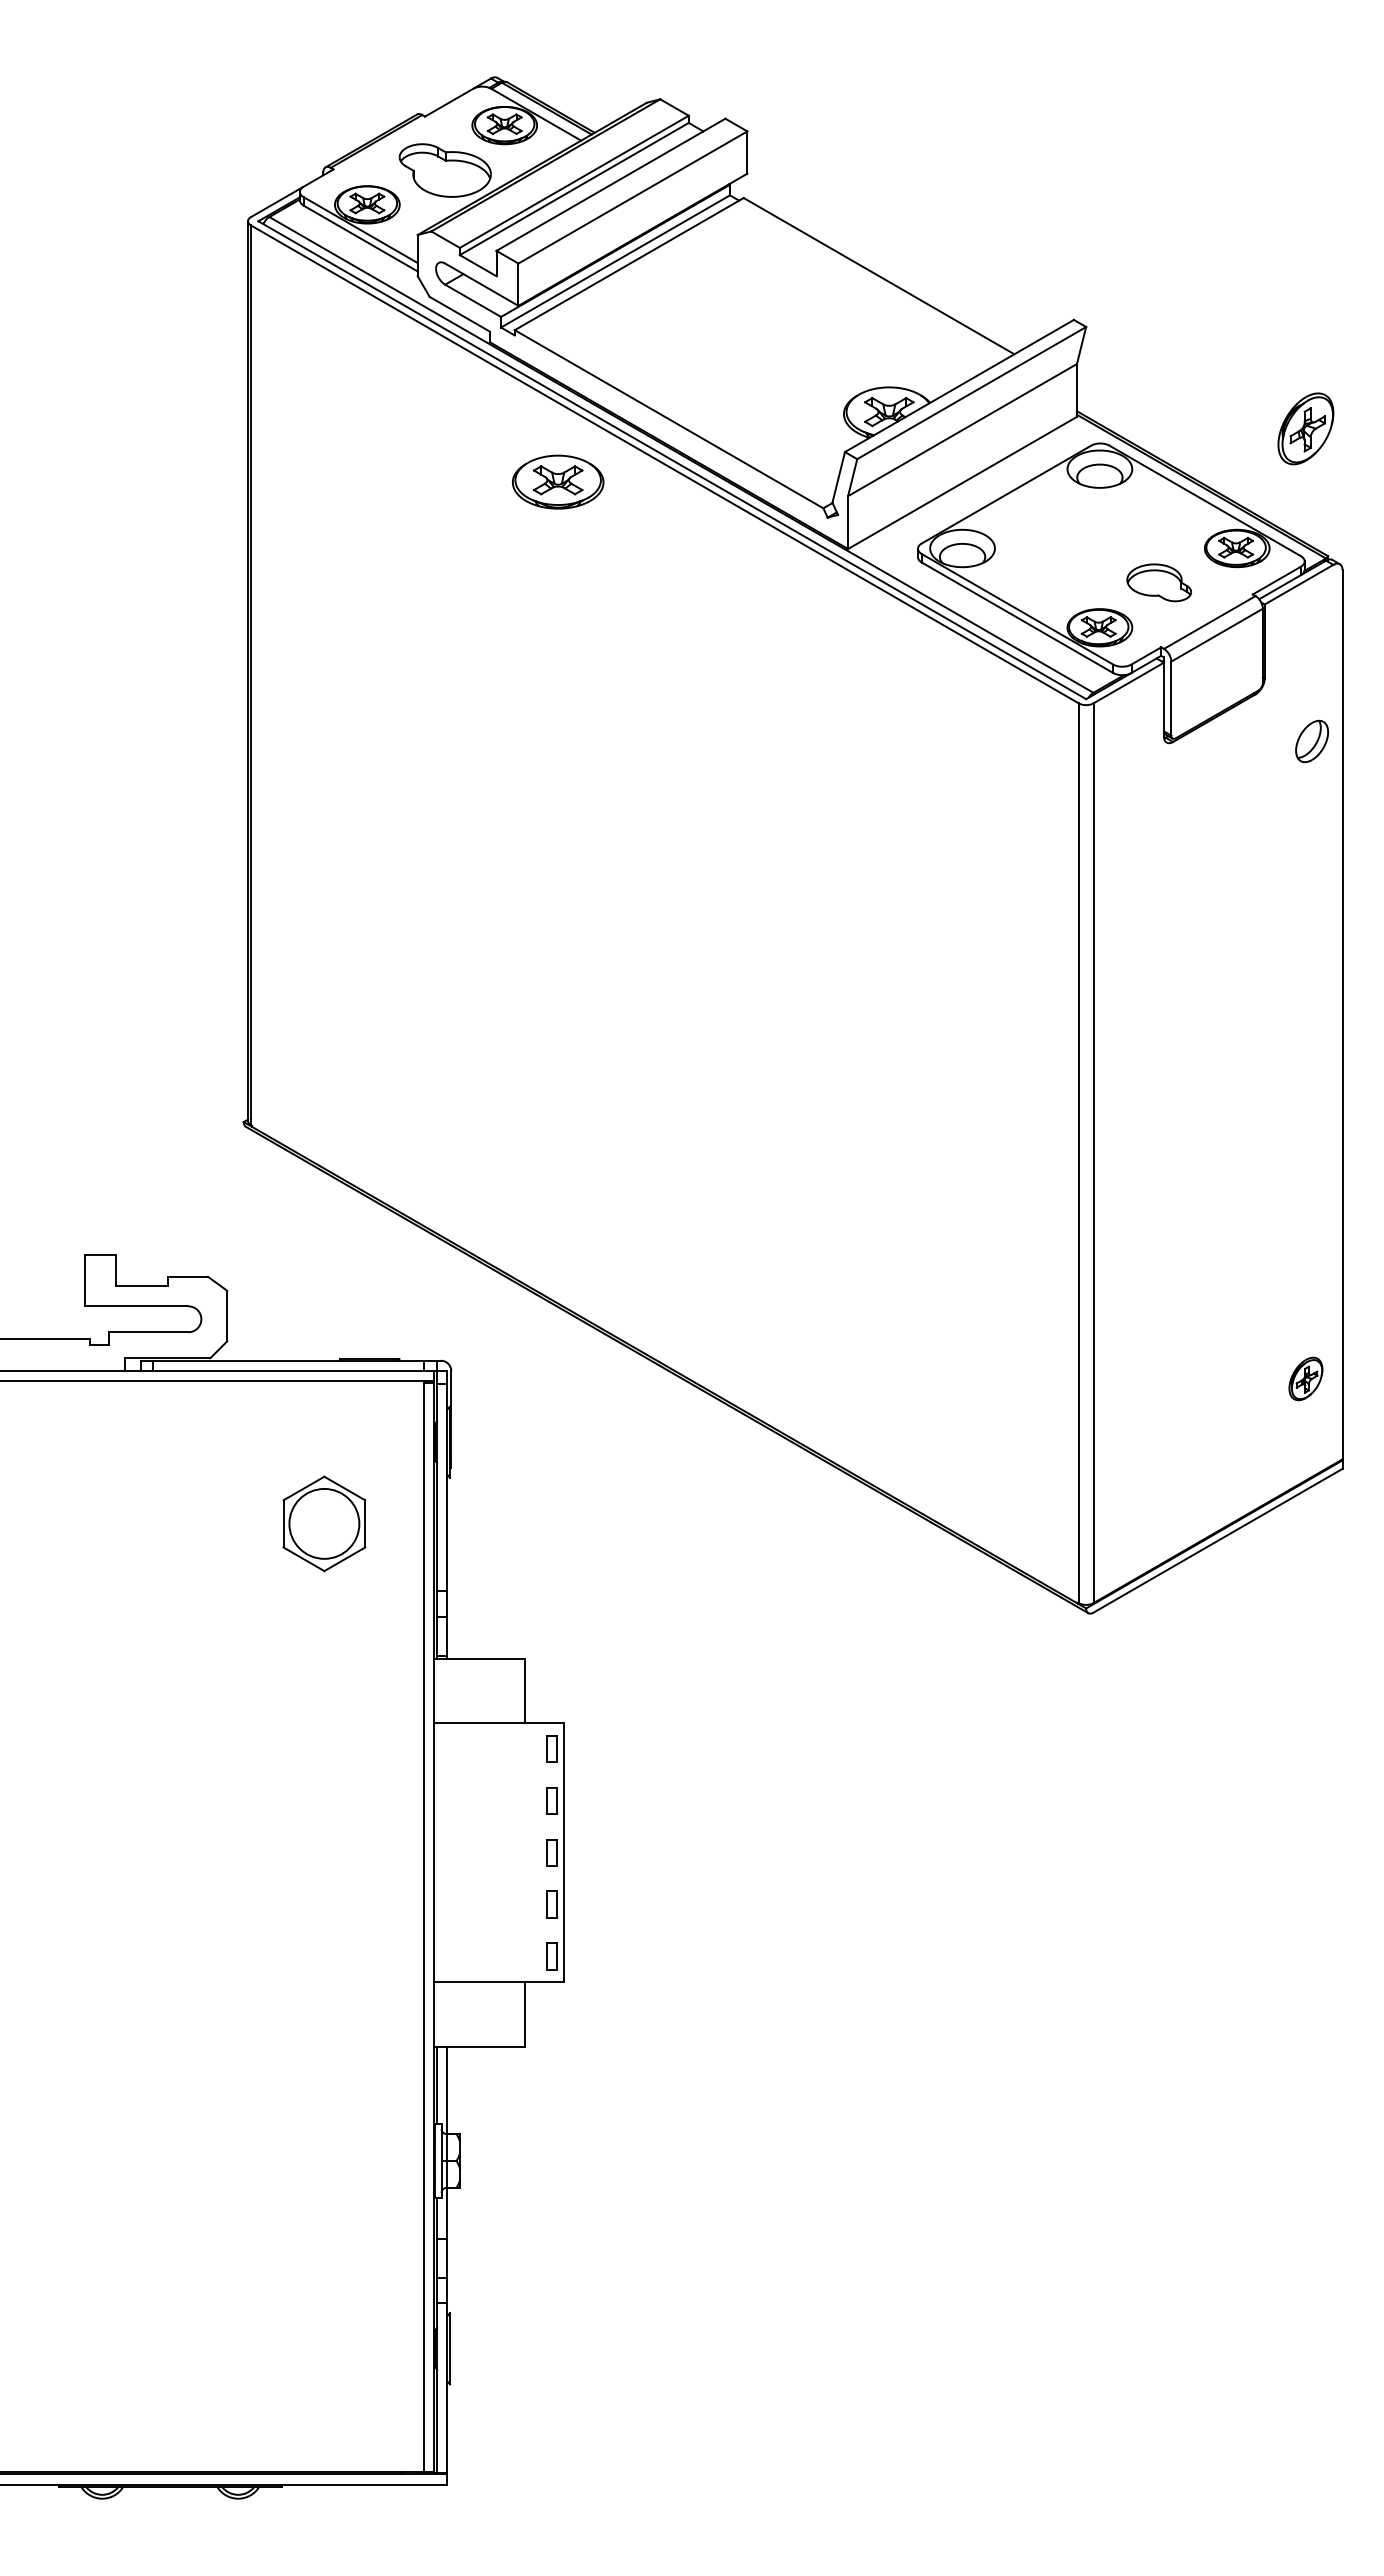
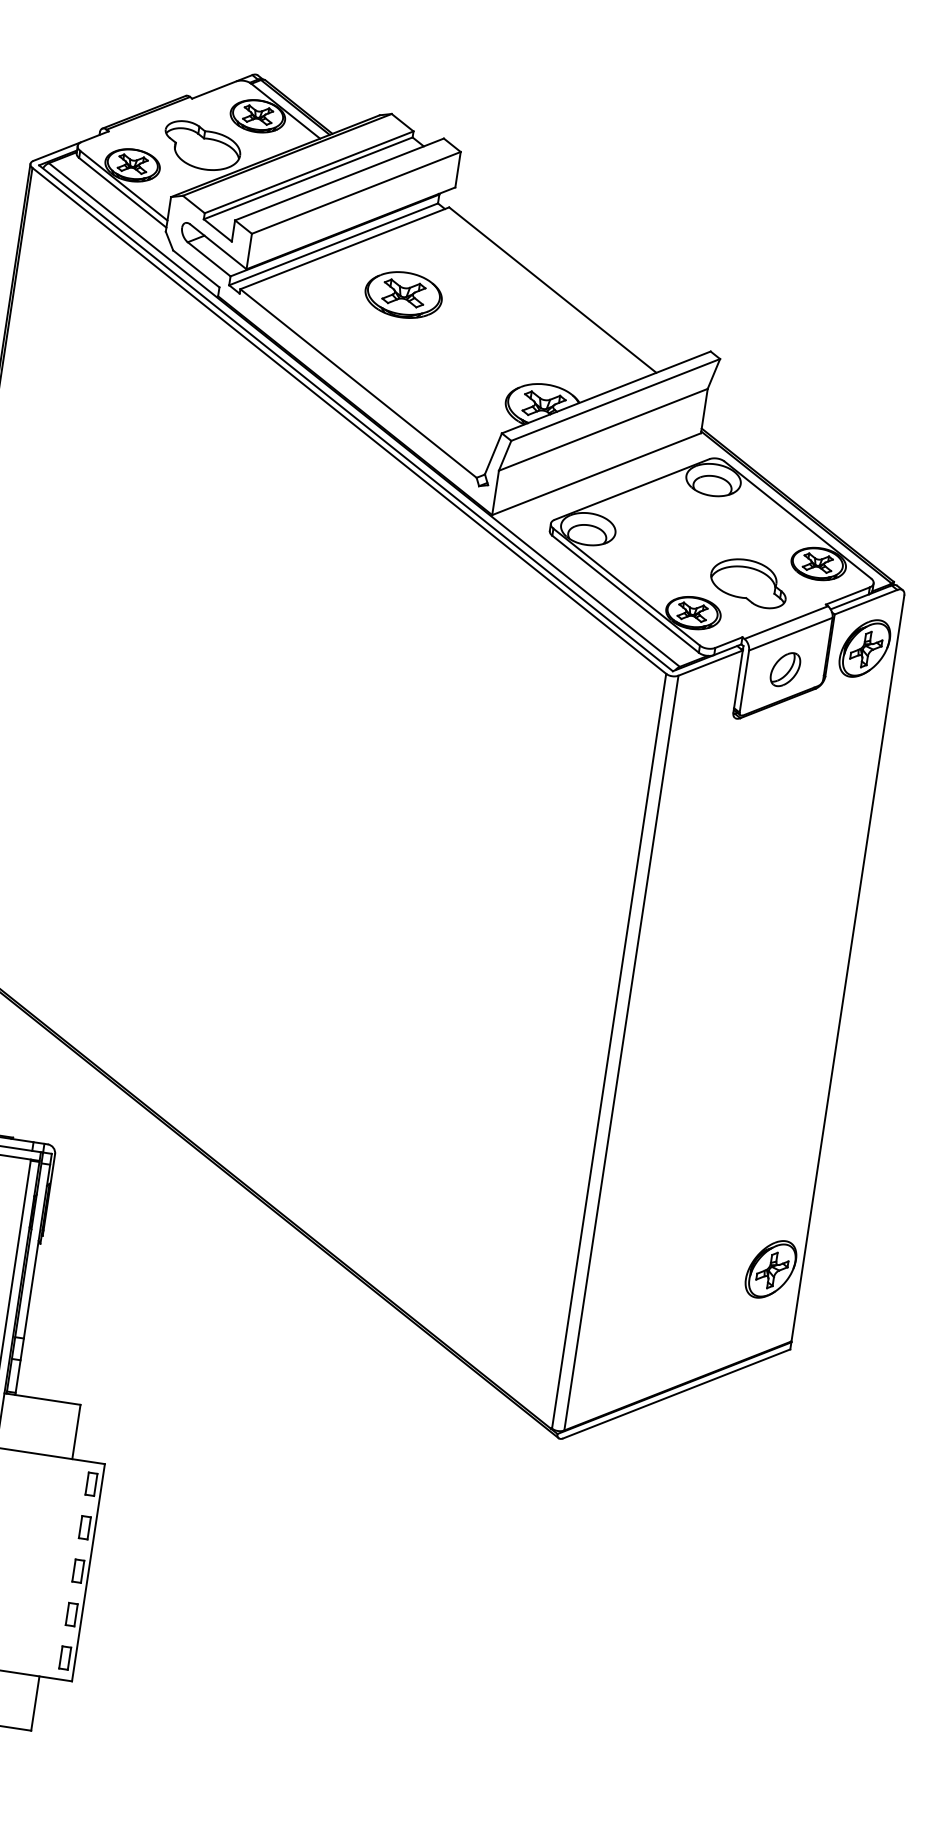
part: (1305, 428) -> (864, 648), moved
part: (558, 481) -> (404, 294), moved
part: (1158, 582) -> (748, 582), size x1.43
part: (1311, 741) -> (784, 669), moved
part: (1305, 1378) -> (770, 1268), size x1.67

